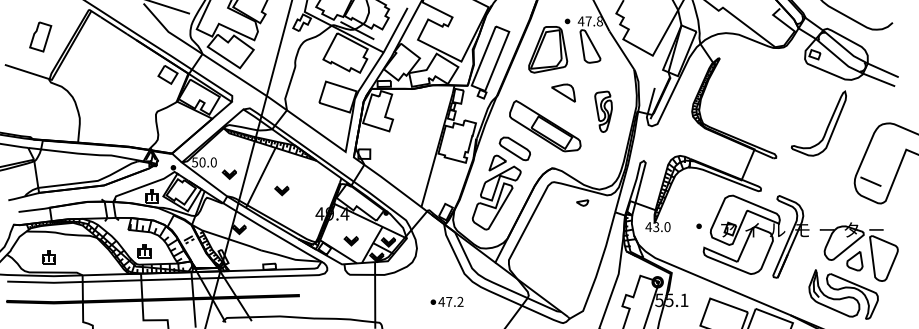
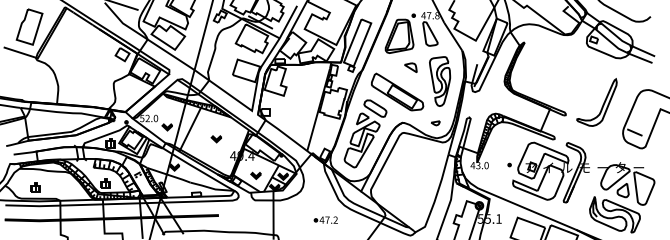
part: (40, 36) -> (29, 26), size x1.67
part: (563, 92) -> (410, 67), size x0.71
part: (603, 111) -> (439, 81), size x1.67
part: (826, 127) -> (602, 105), moved
text: (202, 162) -> (147, 118), 50.0 -> 52.0
part: (281, 190) -> (216, 138), moved
part: (582, 202) -> (435, 122), moved

